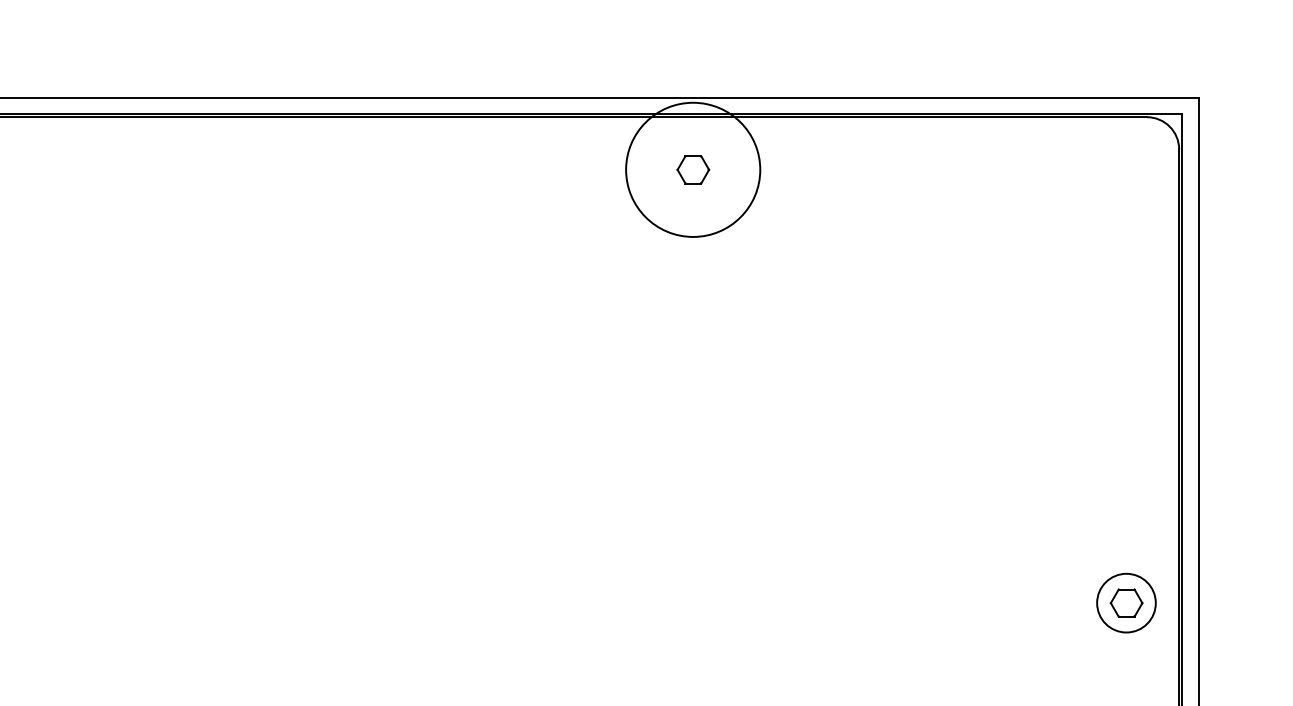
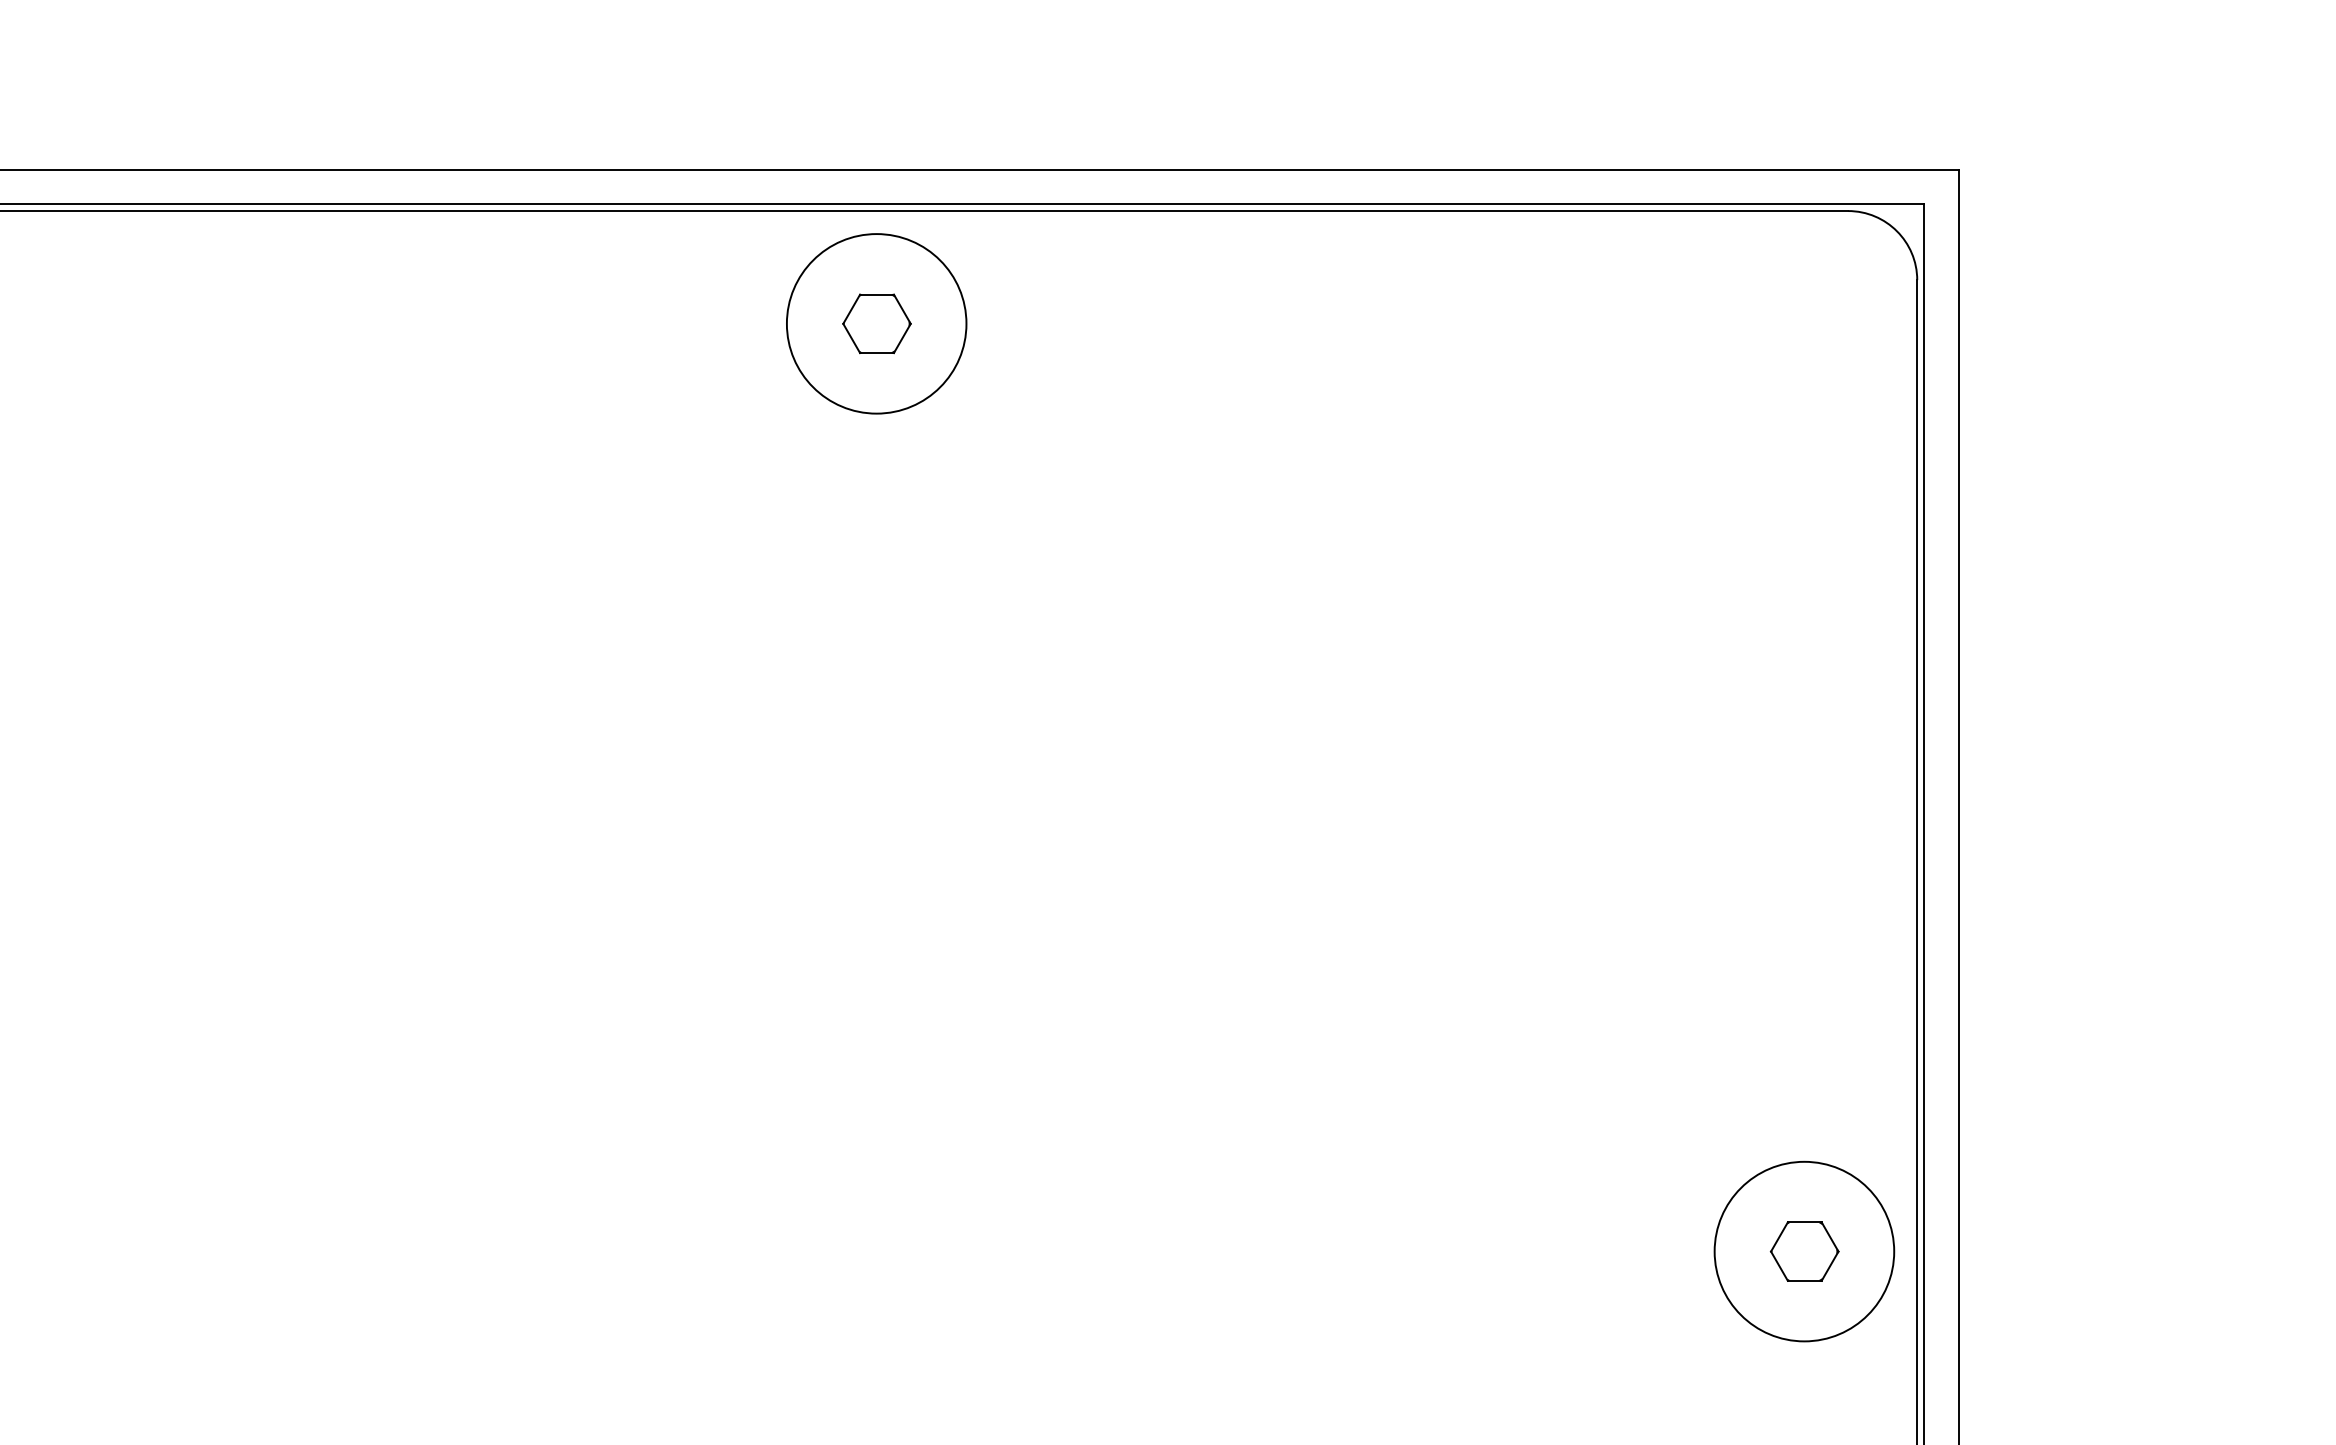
circle: (693, 169) -> (877, 323), size x0.62
circle: (1126, 603) -> (1804, 1252), size x1.43

